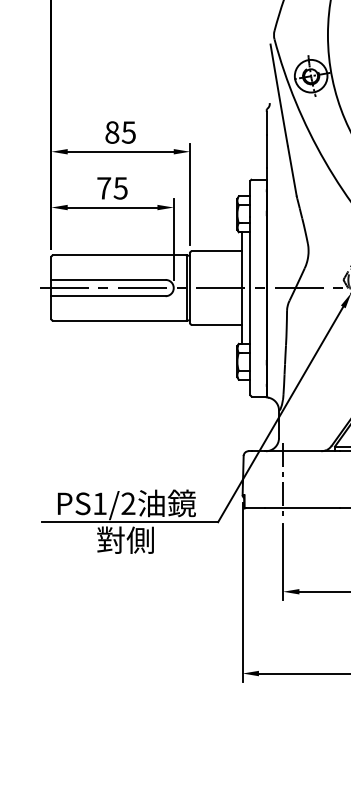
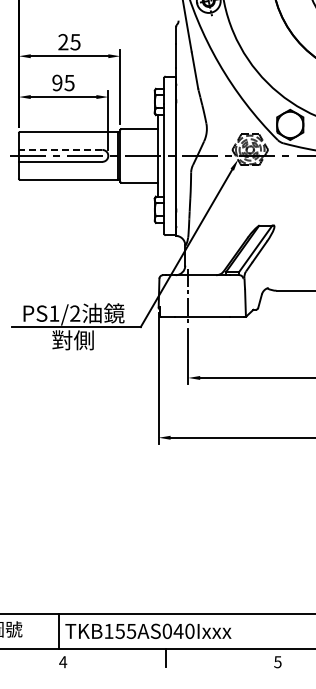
text: (112, 132) -> (63, 42), 85 -> 25
text: (104, 187) -> (57, 82), 75 -> 95
line: (108, 279) -> (60, 149), solid -> dashed

